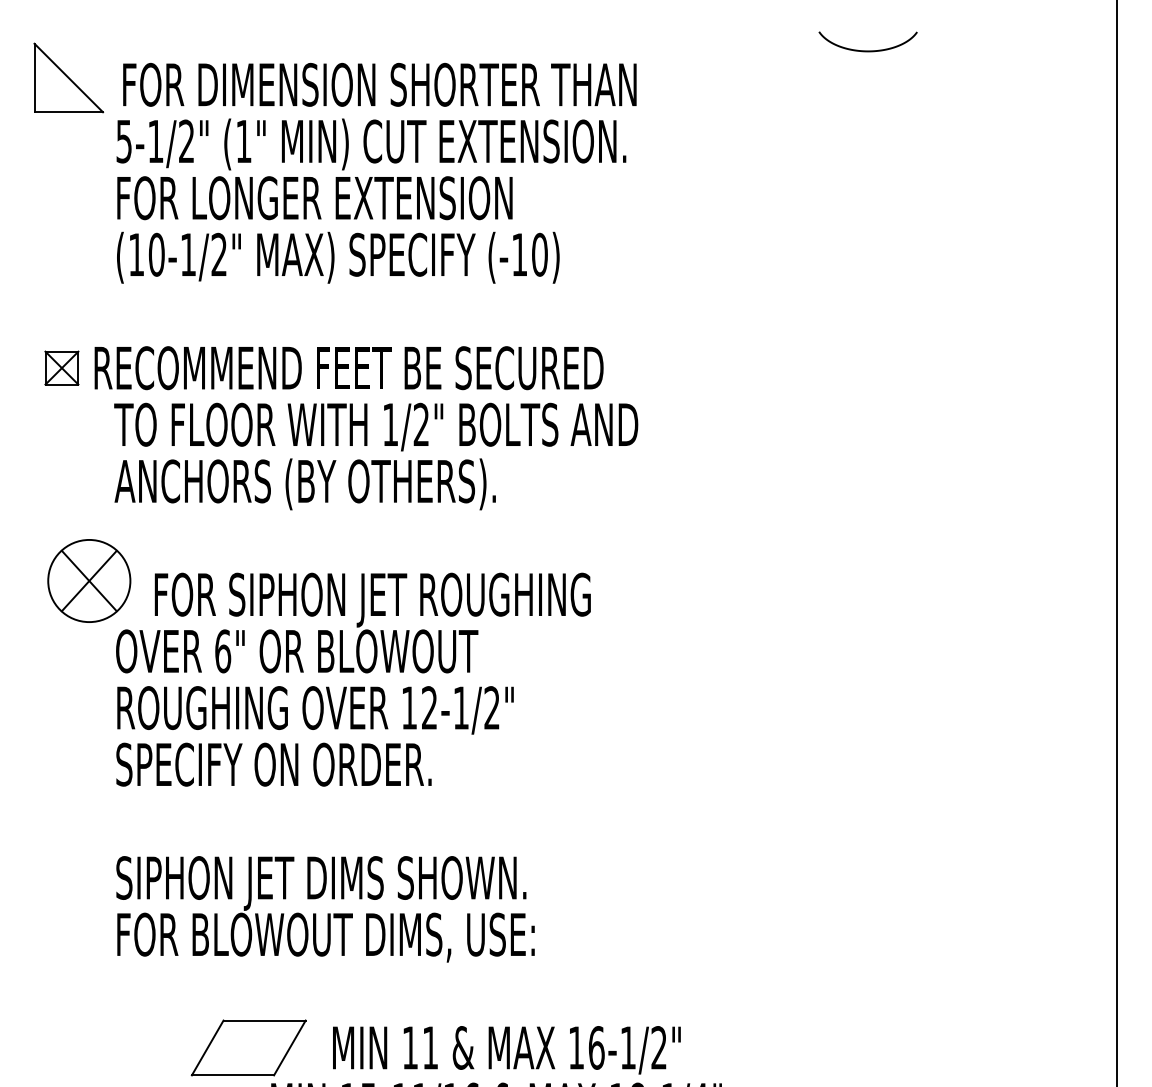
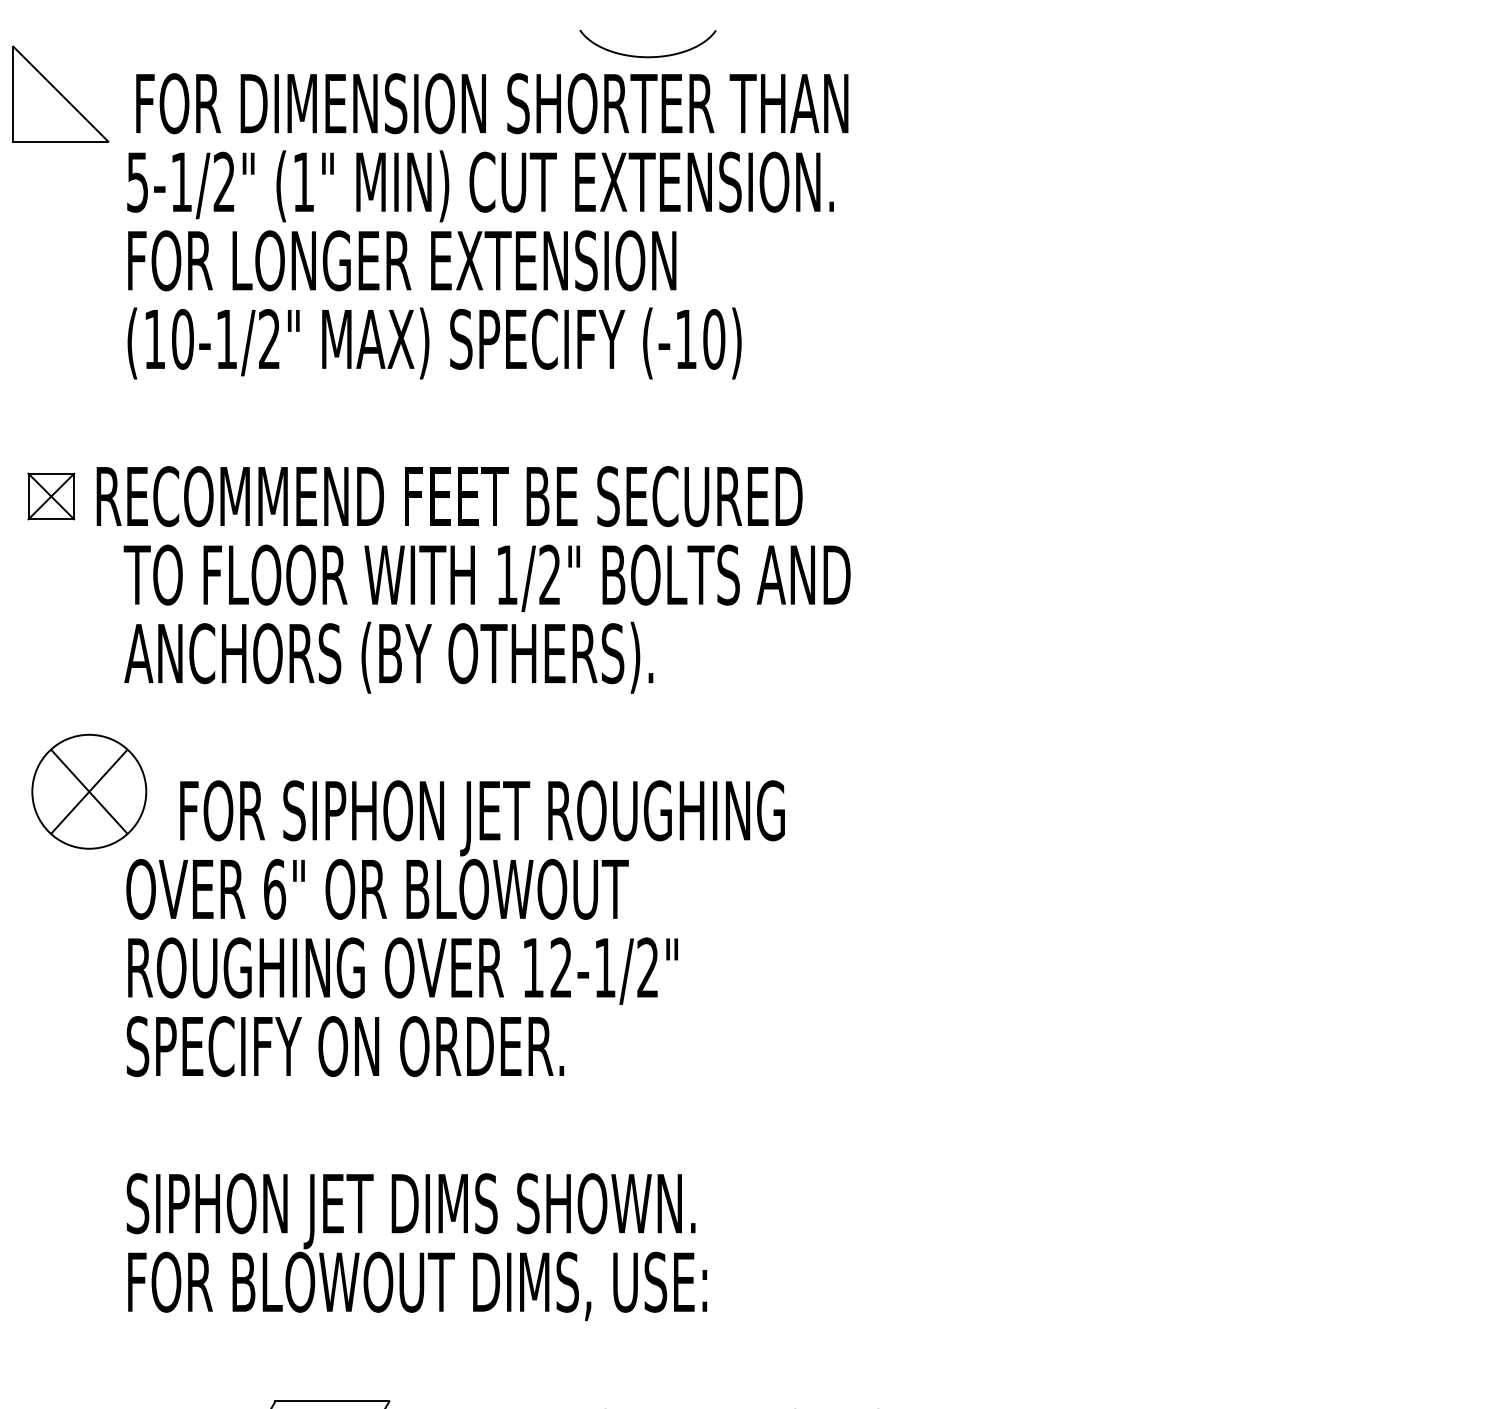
curve: (867, 50) -> (647, 55), moved

